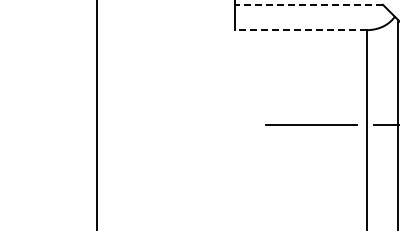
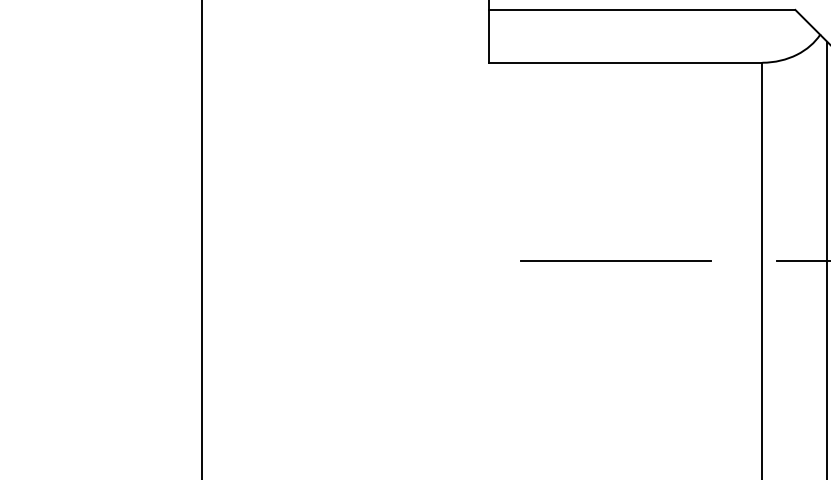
line: (309, 4) -> (642, 9), dashed -> solid
line: (301, 30) -> (626, 63), dashed -> solid
line: (311, 124) -> (615, 258), moved

